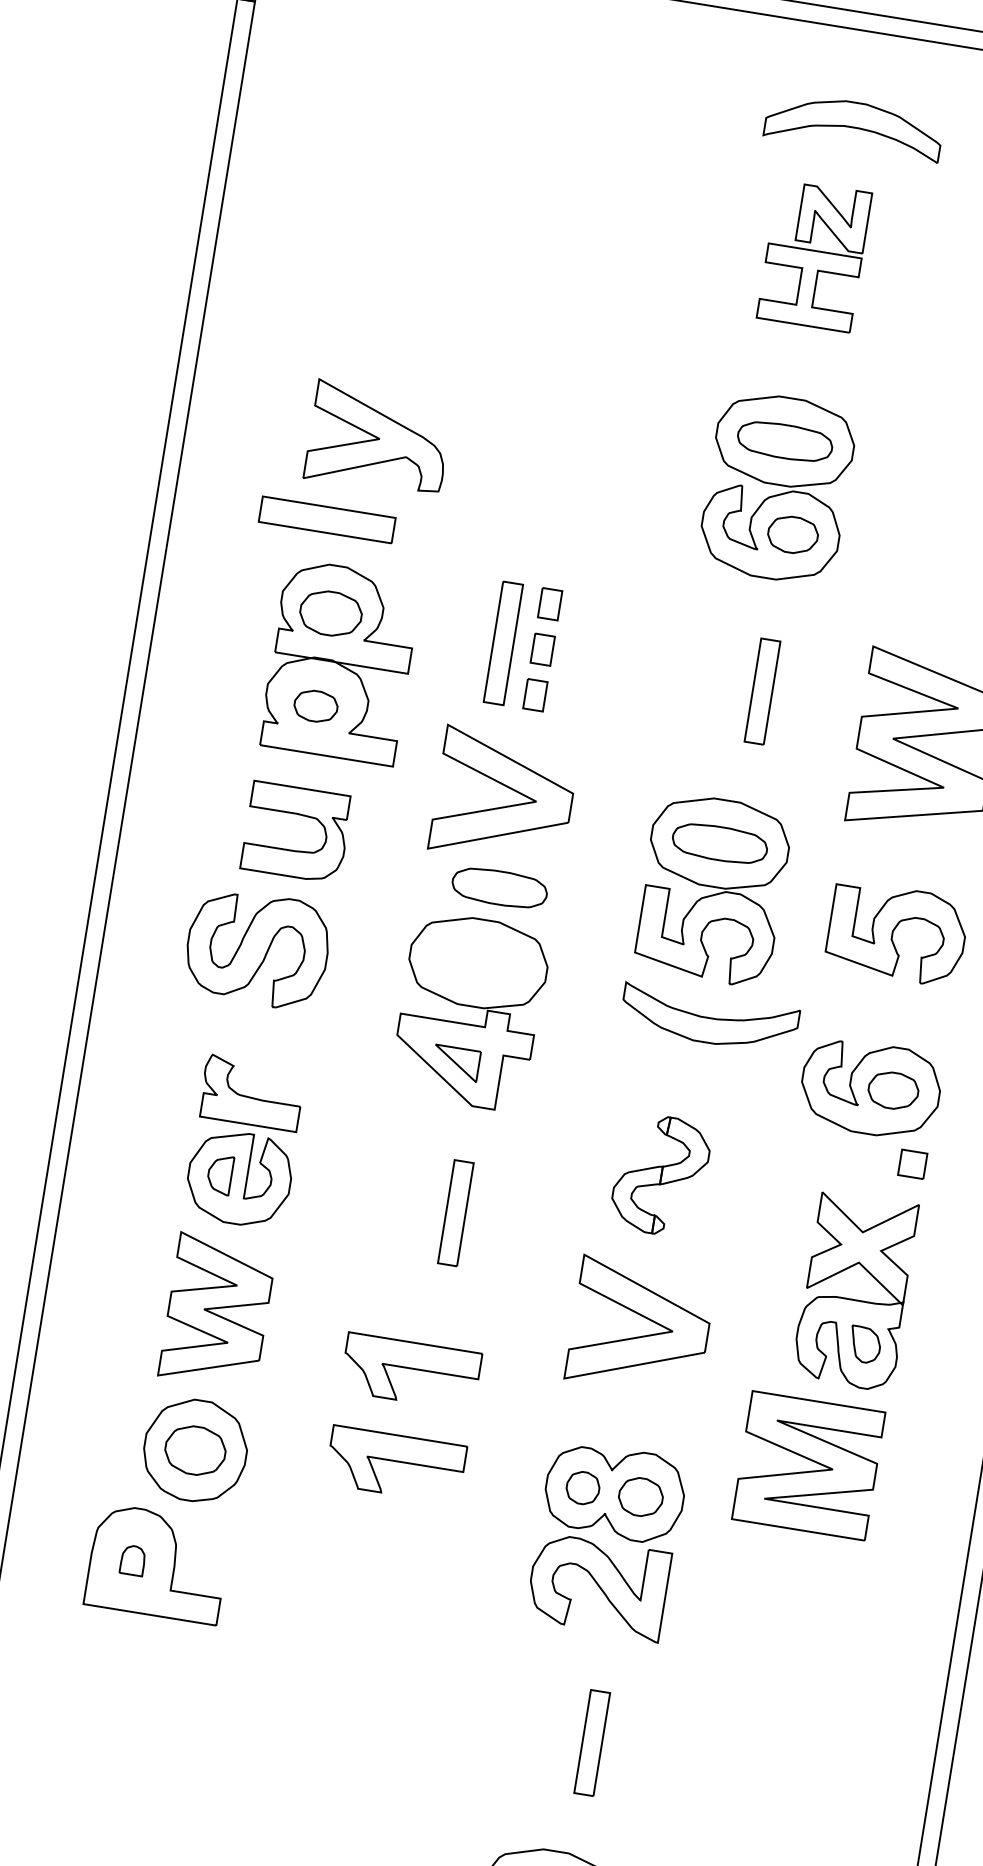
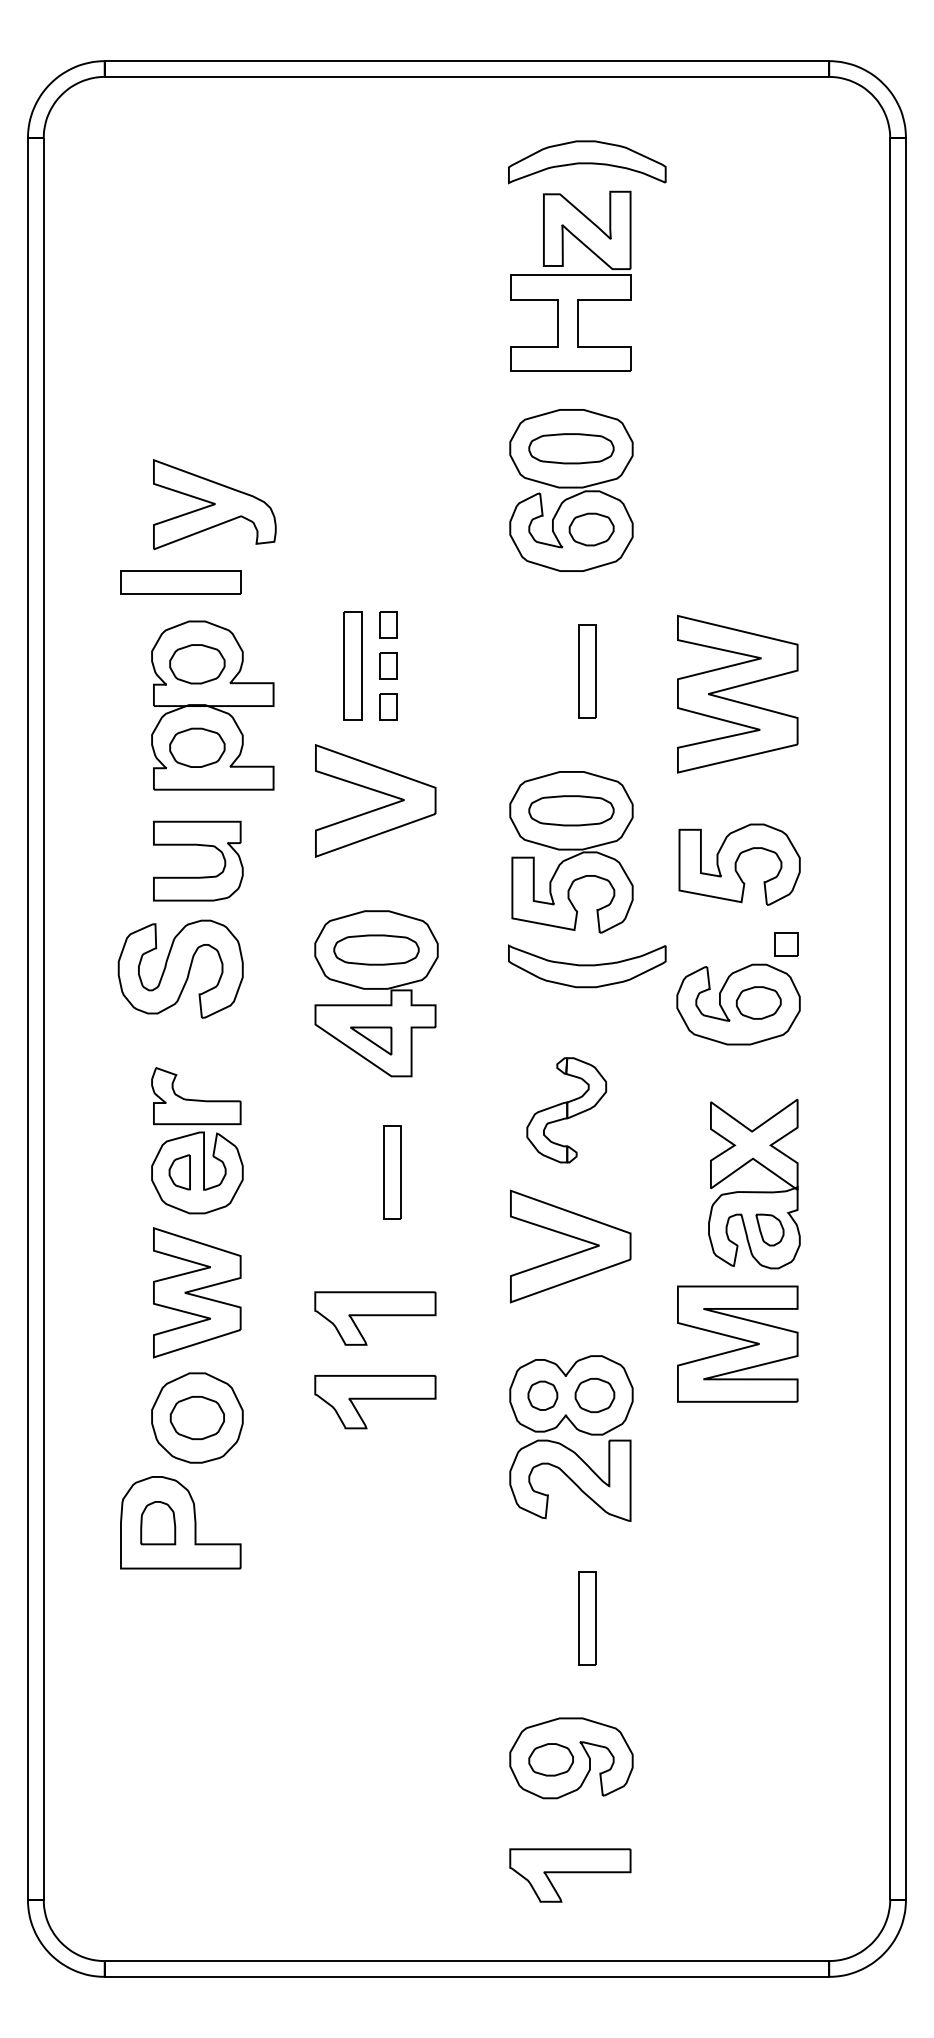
part: (814, 254) -> (570, 280), size x1.43
part: (316, 706) -> (197, 747), size x1.43
part: (499, 887) -> (376, 949), moved
part: (913, 1164) -> (786, 944), moved
part: (133, 1560) -> (158, 1523), size x1.67

